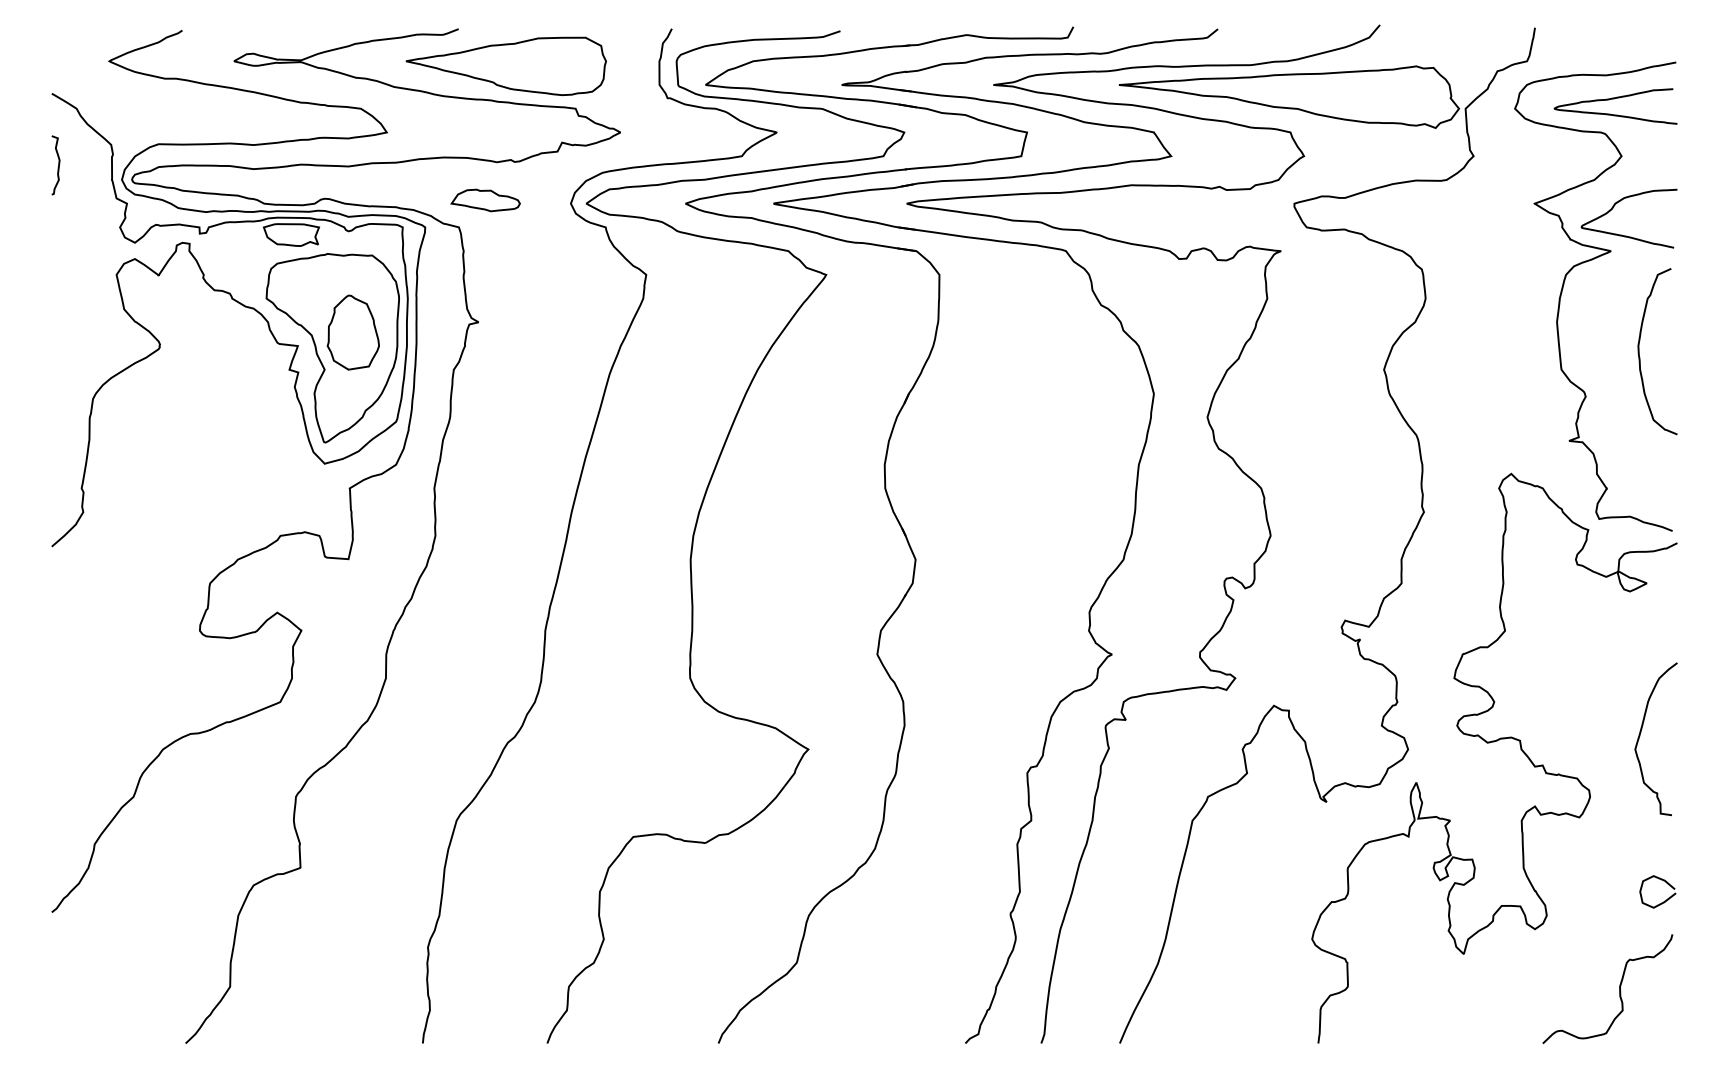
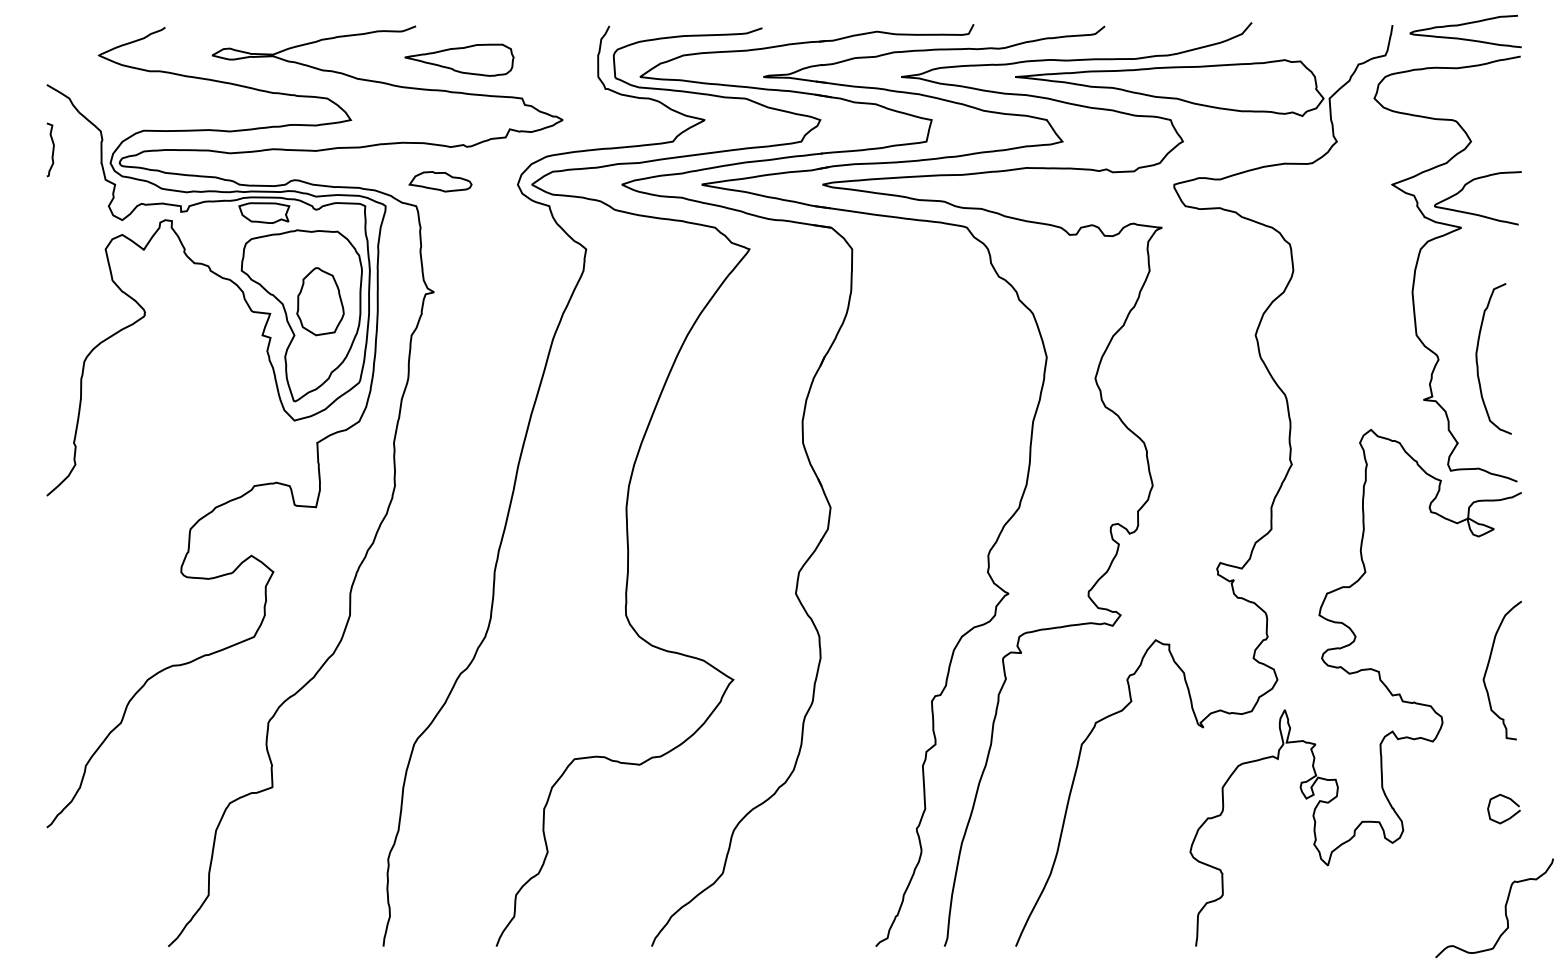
part: (506, 66) -> (459, 60), size x0.6
curve: (1613, 99) -> (1463, 25), moved
curve: (1639, 351) -> (1477, 358), moved
curve: (1618, 989) -> (1504, 908), moved

